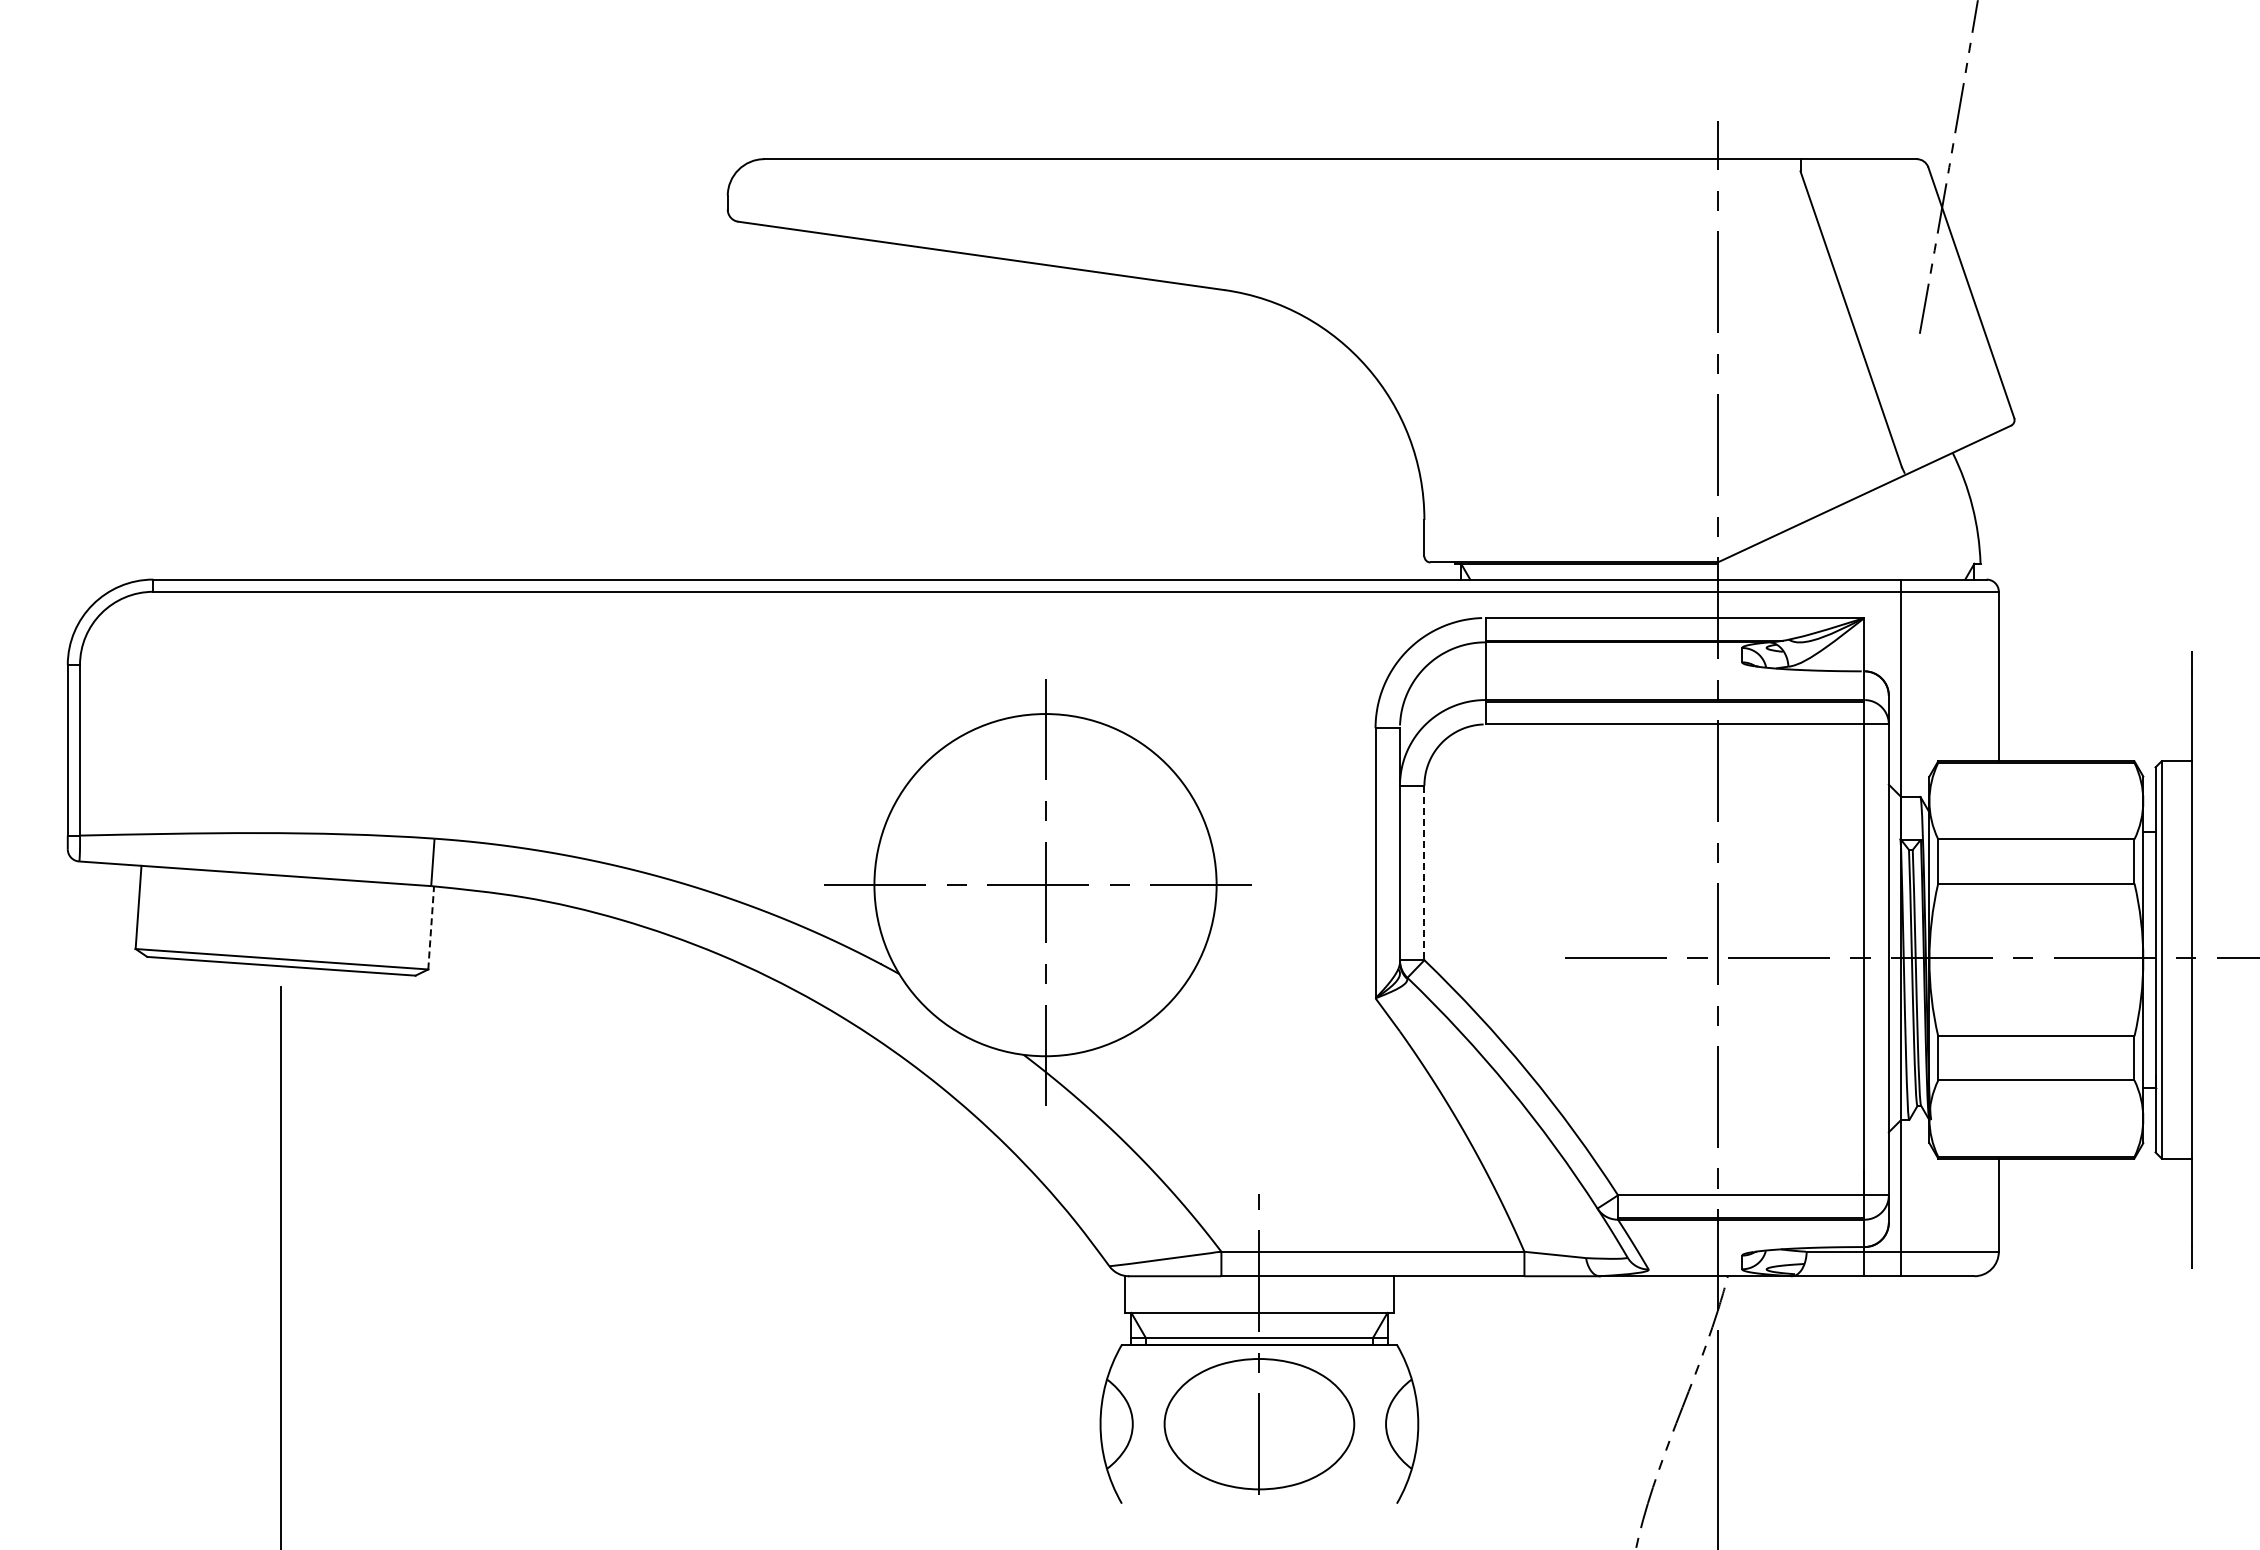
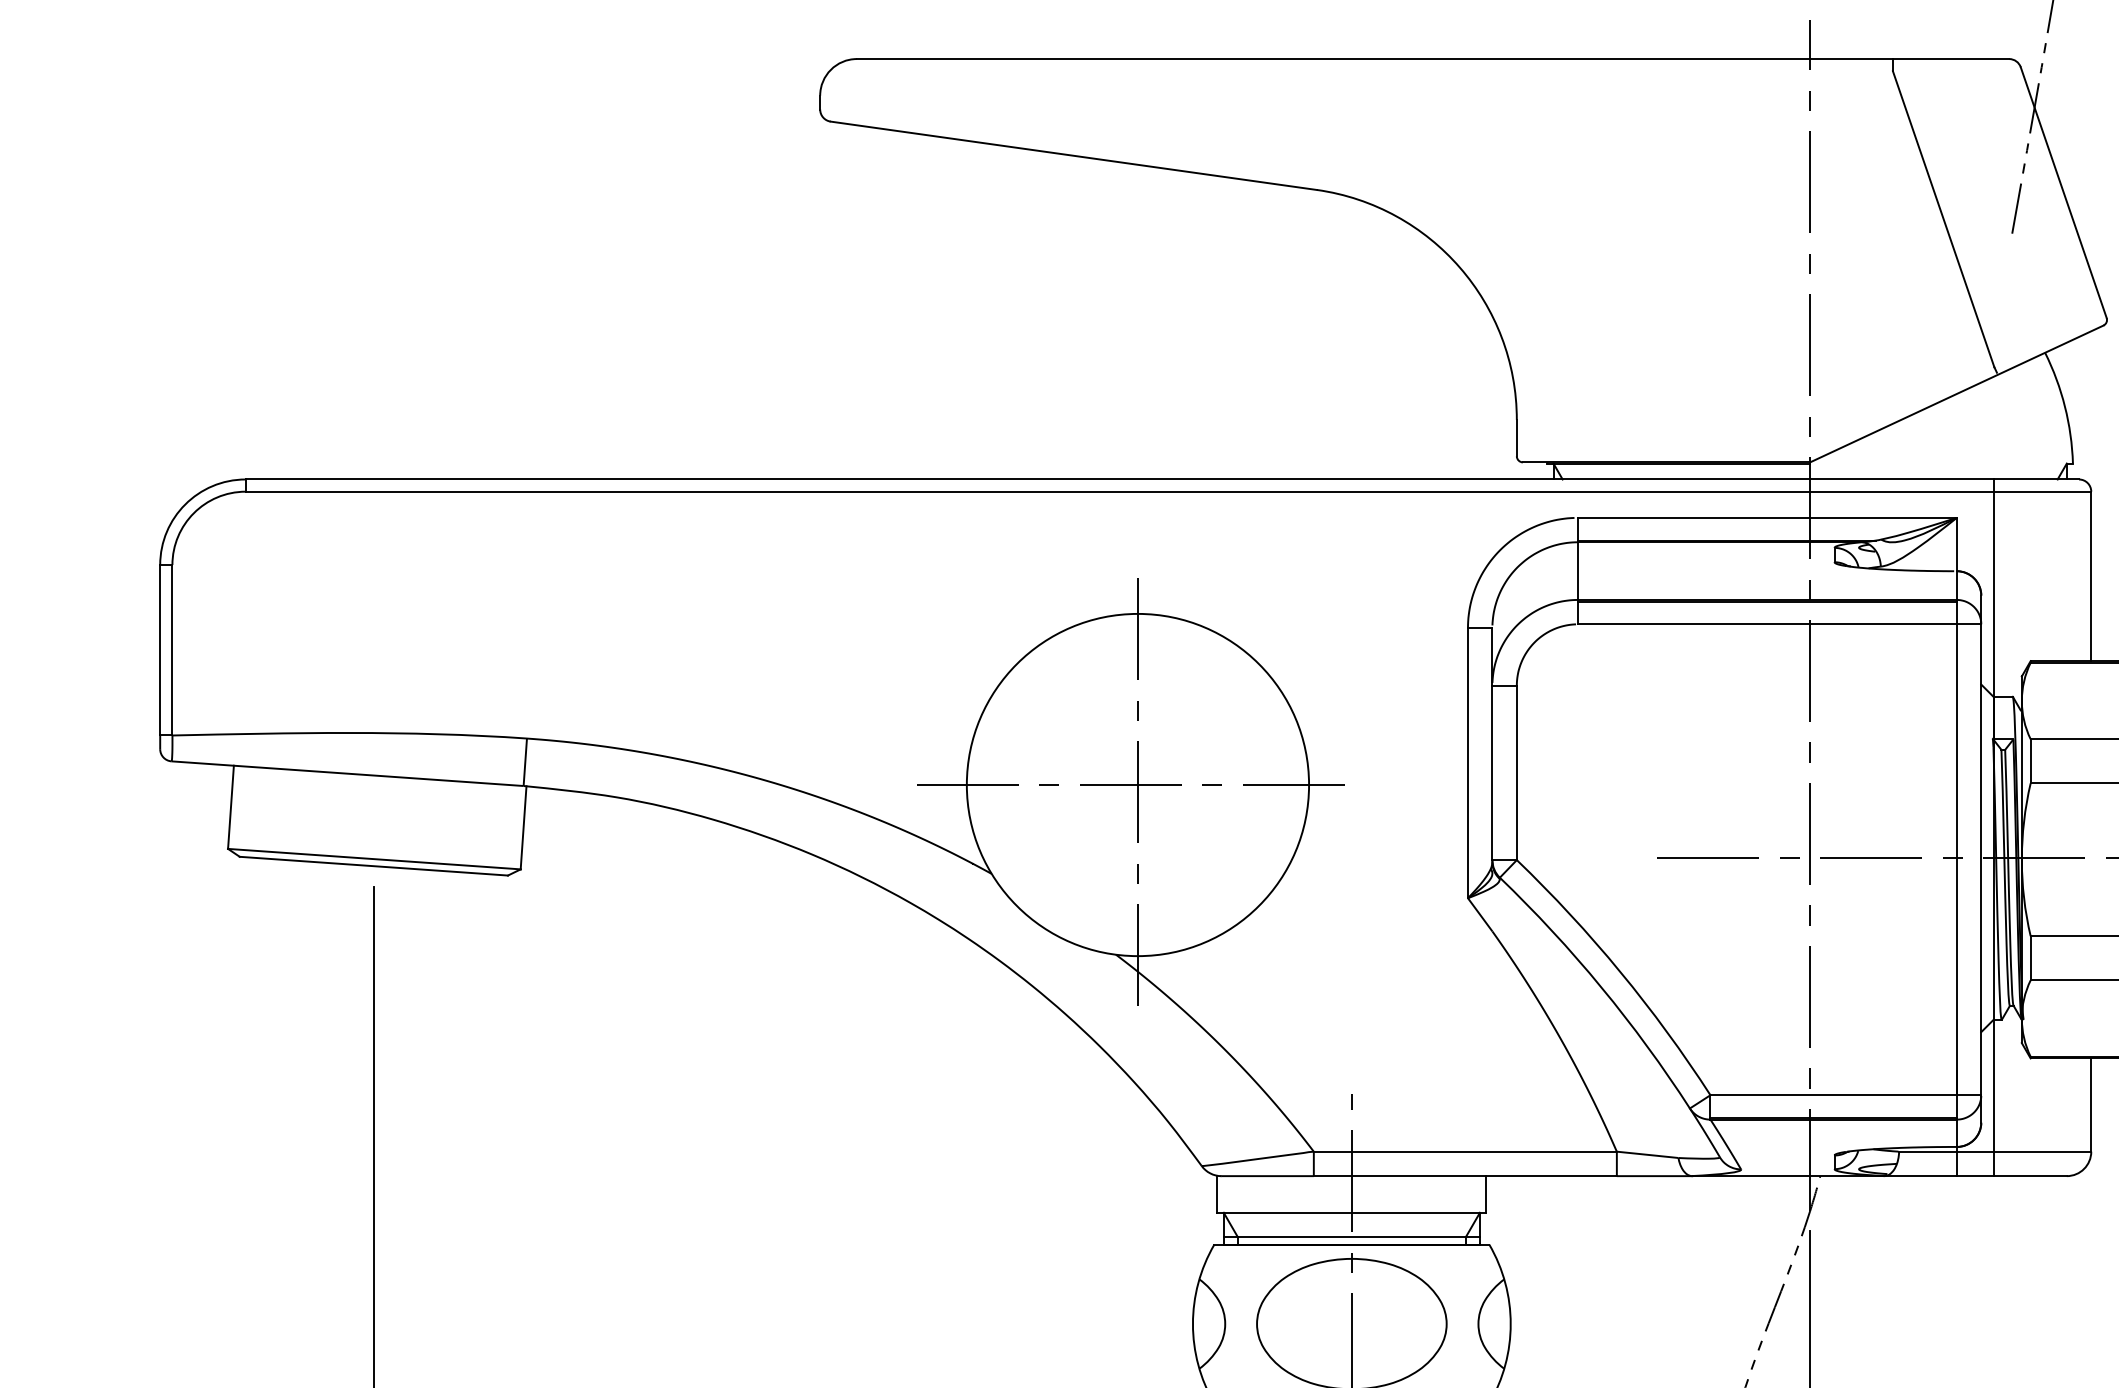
line: (1424, 873) -> (1516, 773), dashed -> solid
line: (431, 927) -> (523, 827), dashed -> solid

